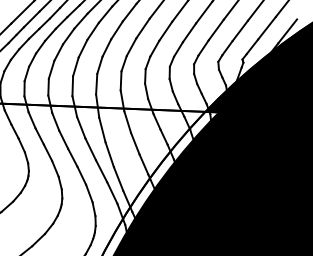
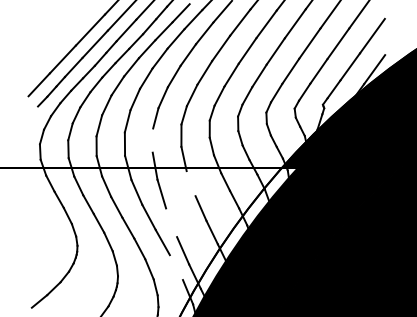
line: (96, 84) -> (152, 140), removed
line: (127, 121) -> (190, 183), removed
line: (109, 154) -> (171, 222), removed
line: (111, 192) -> (175, 267), removed

